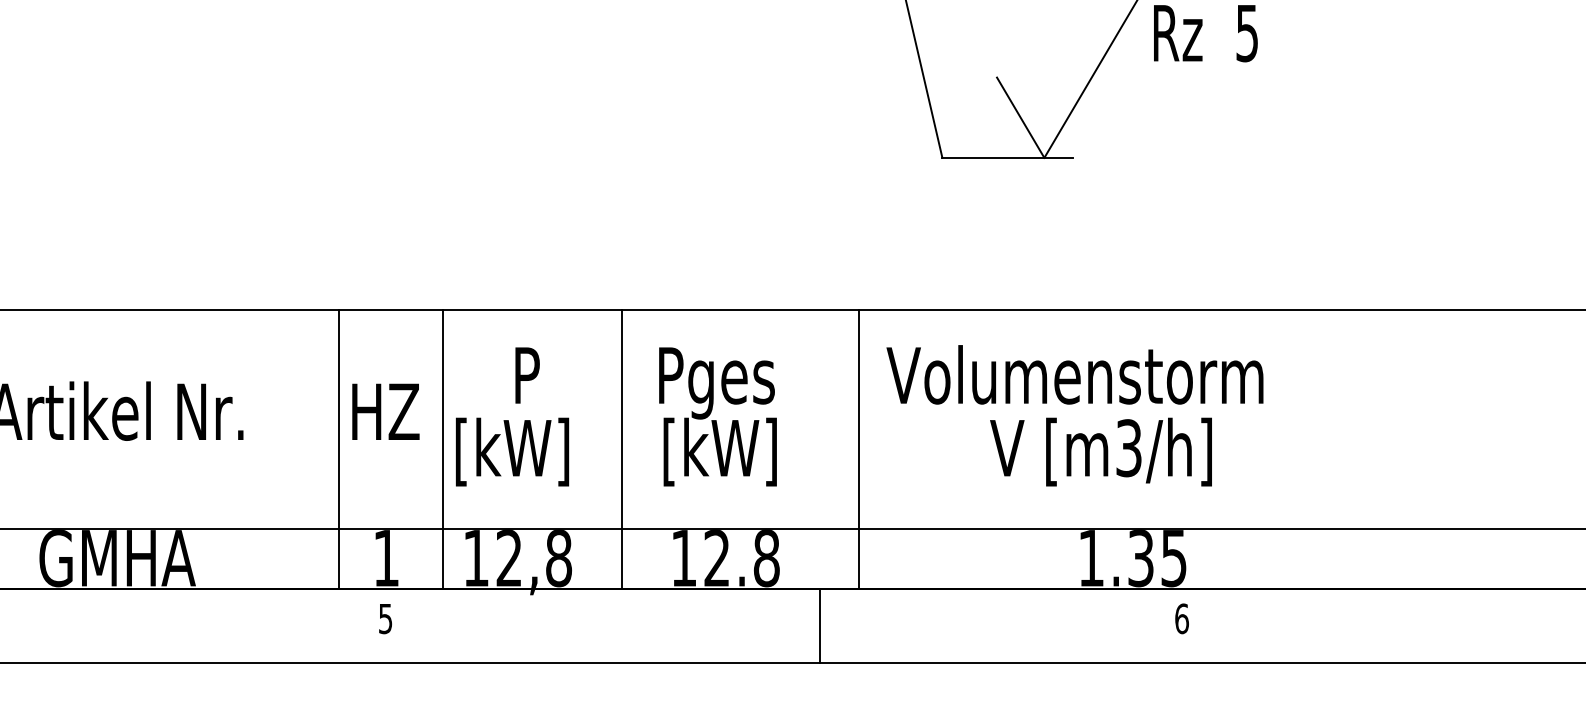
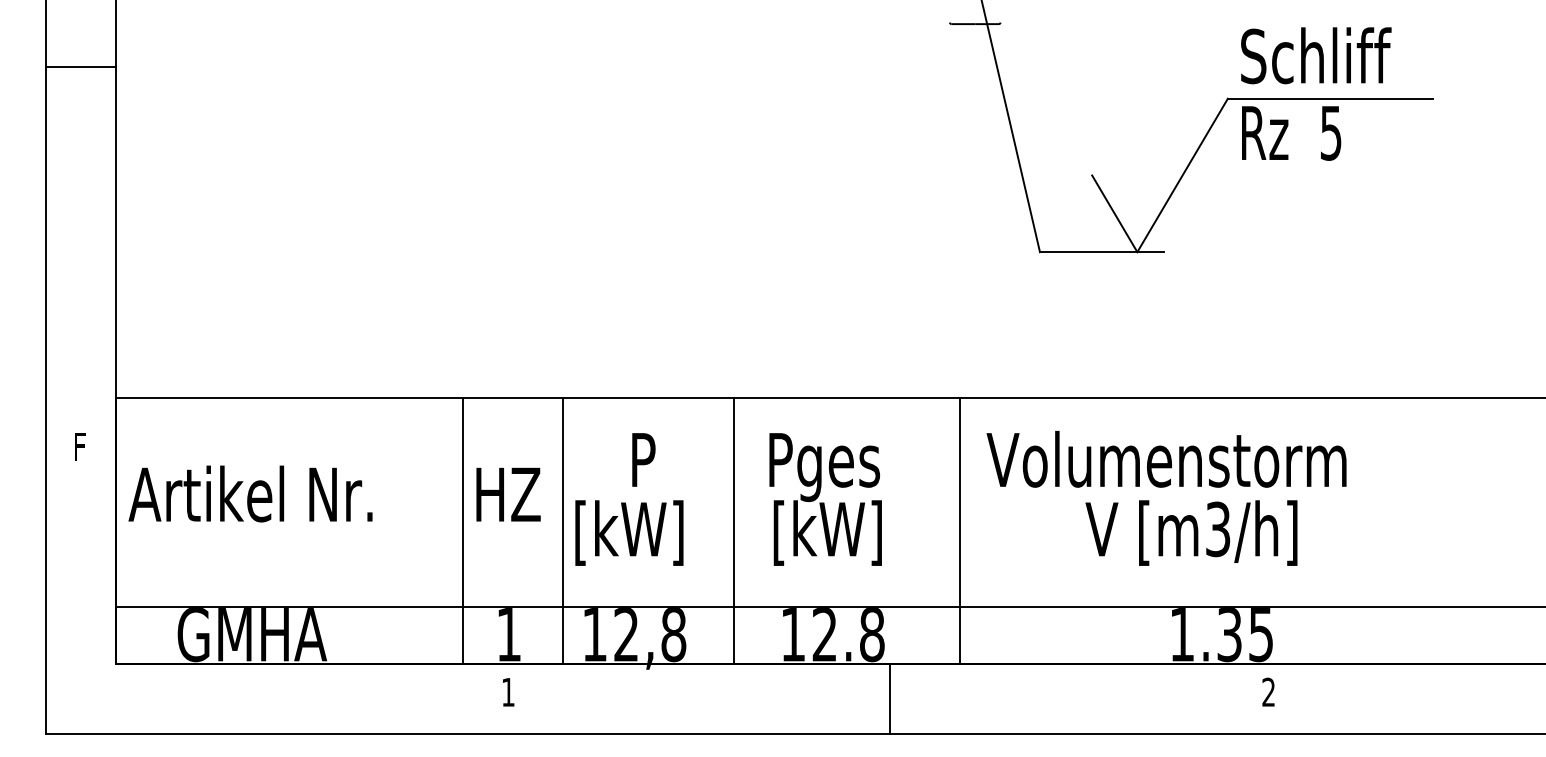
text: (1181, 617) -> (1268, 691), 6 -> 2
text: (385, 619) -> (508, 692), 5 -> 1
line: (819, 626) -> (889, 699), moved

